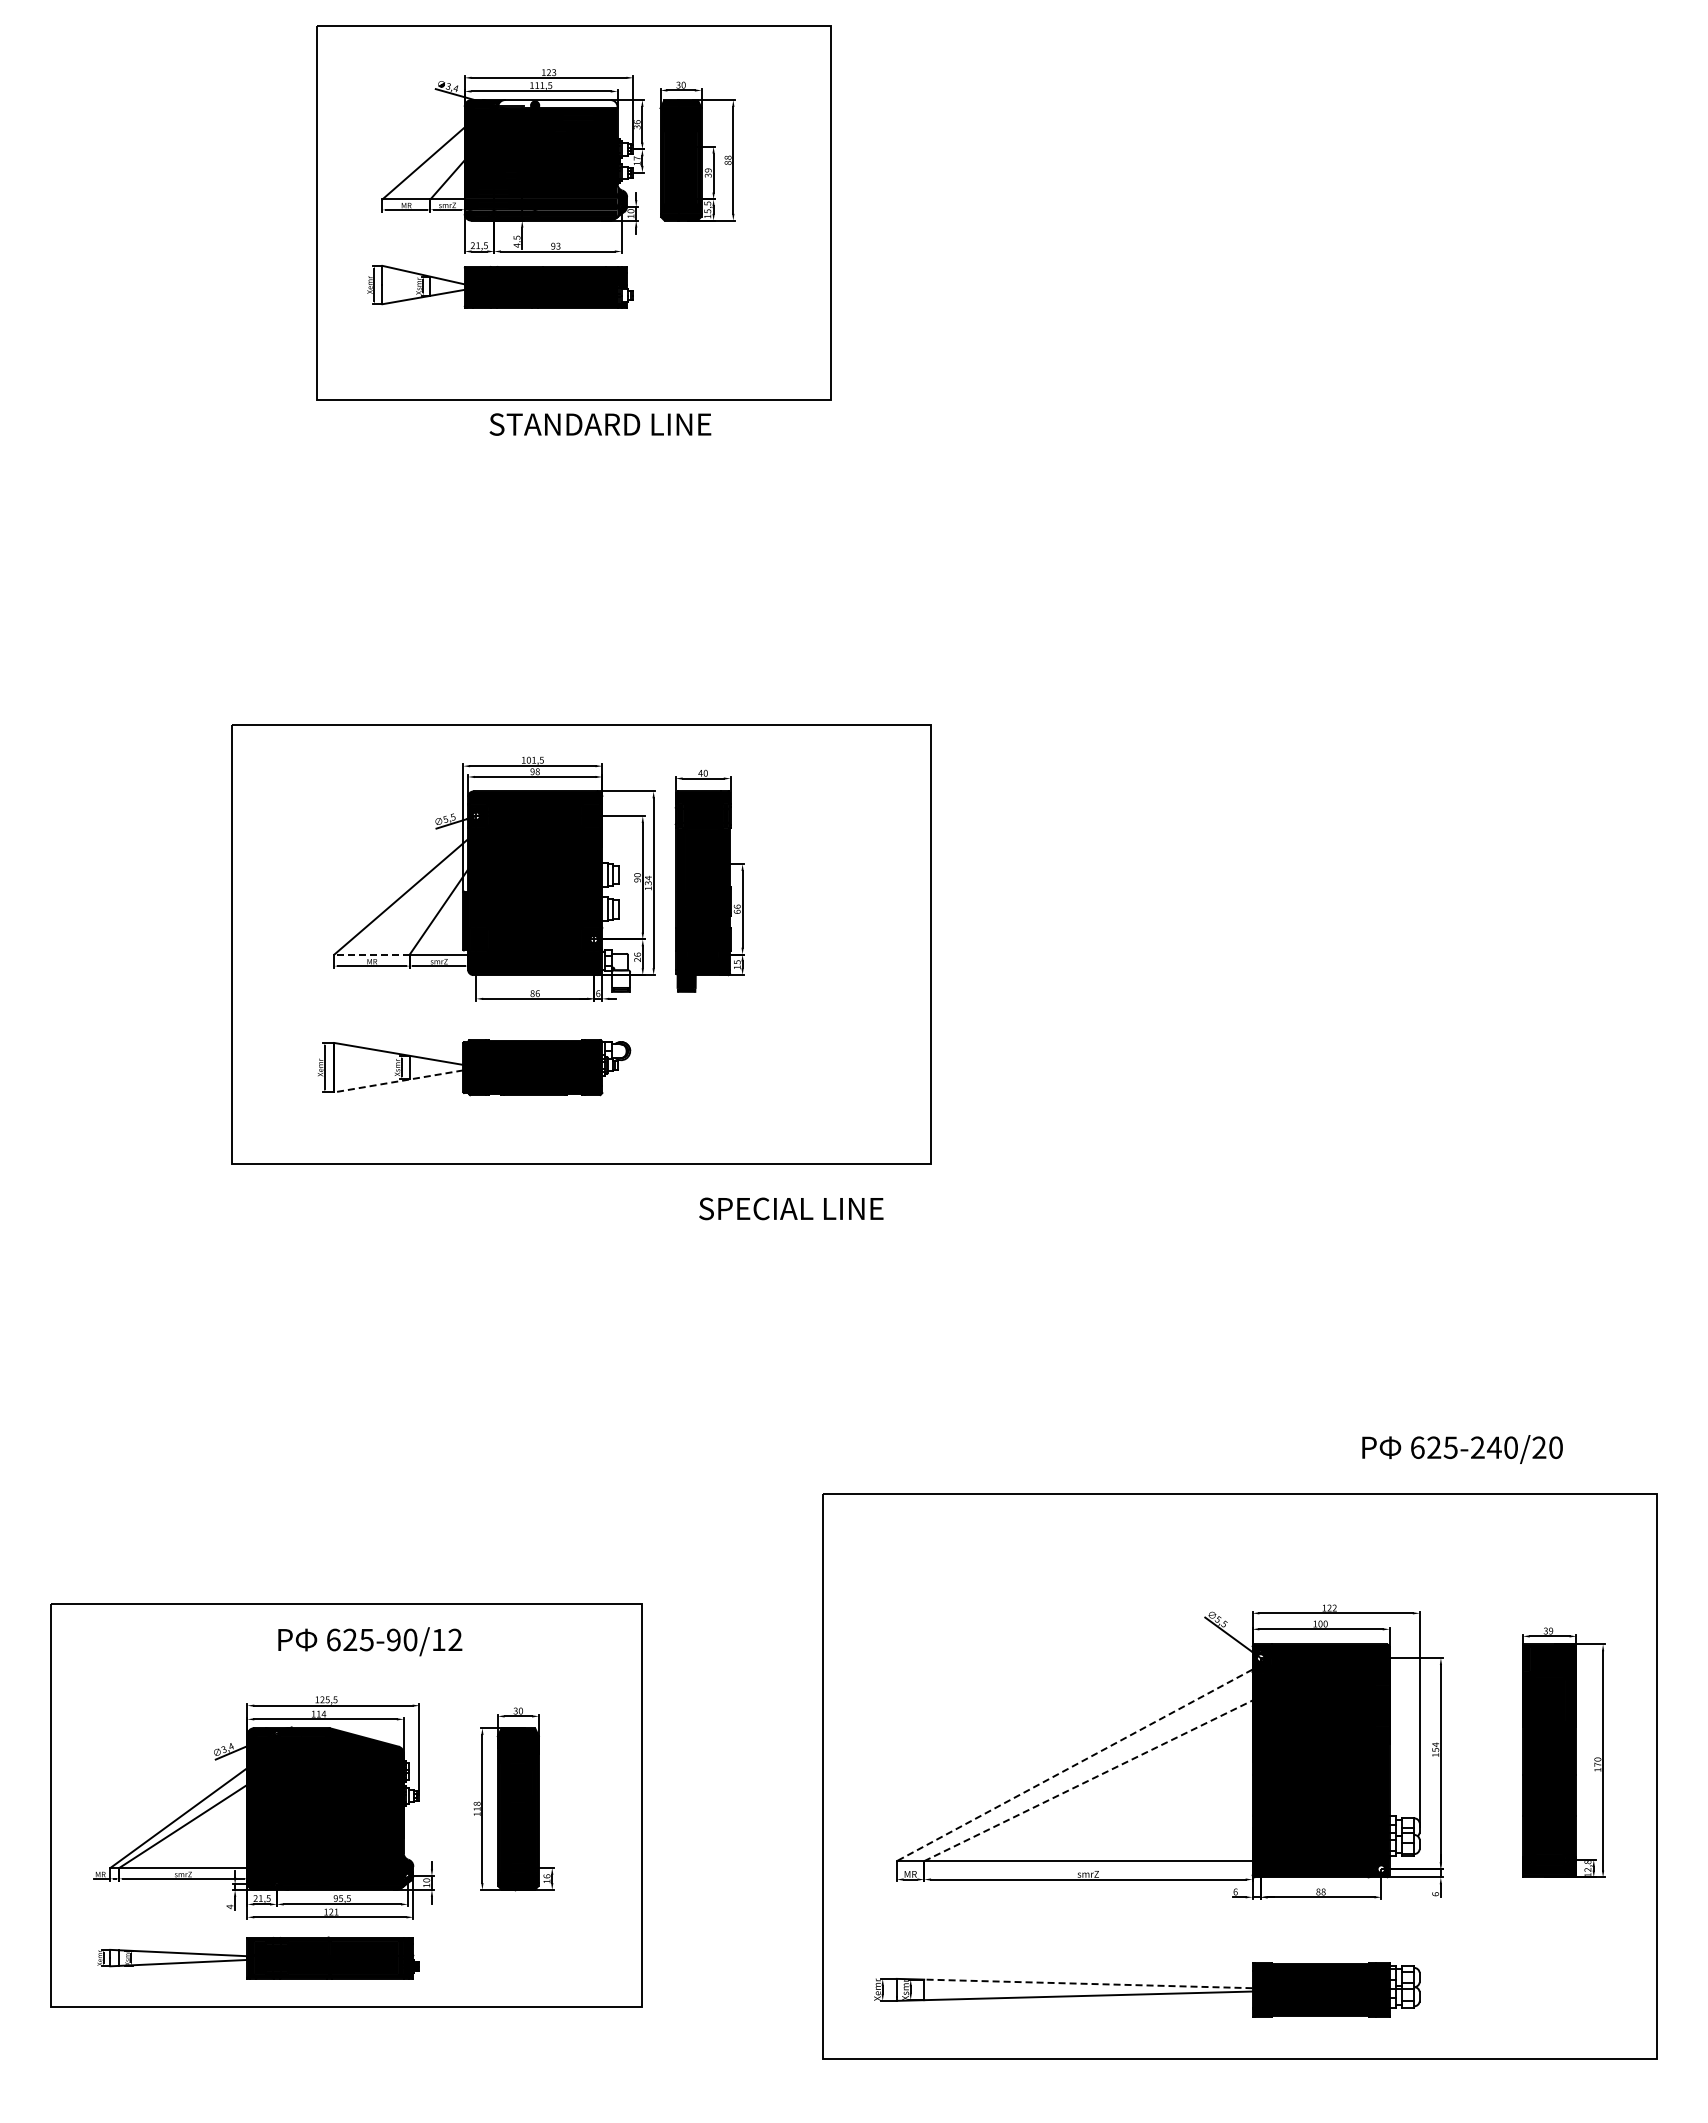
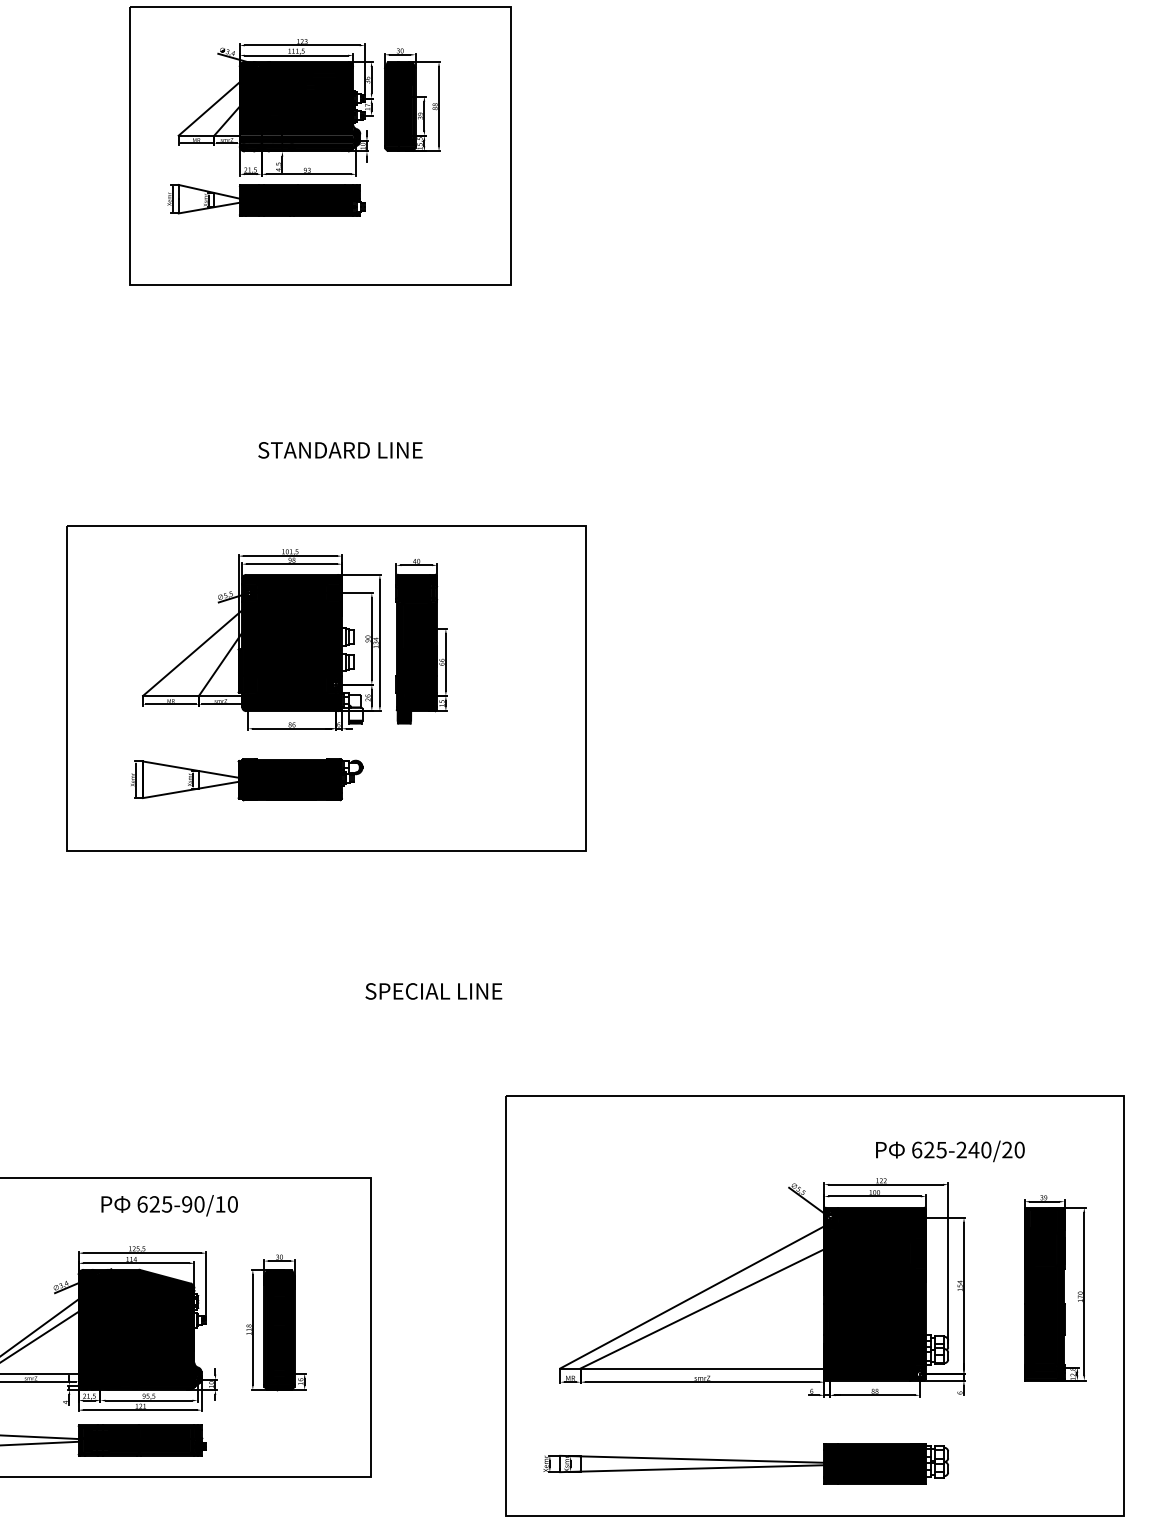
fill: (557, 104) -> (308, 65), added
text: (600, 424) -> (340, 450), moved
line: (372, 954) -> (171, 695), dashed -> solid
line: (398, 1081) -> (190, 790), dashed -> solid
text: (791, 1208) -> (433, 991), moved
text: (1462, 1449) -> (950, 1151), moved
text: (455, 1639) -> (232, 1204), 625-90/12 -> 625-90/10
line: (1074, 1765) -> (692, 1297), dashed -> solid
line: (1088, 1780) -> (702, 1308), dashed -> solid
line: (1087, 1983) -> (701, 1459), dashed -> solid

